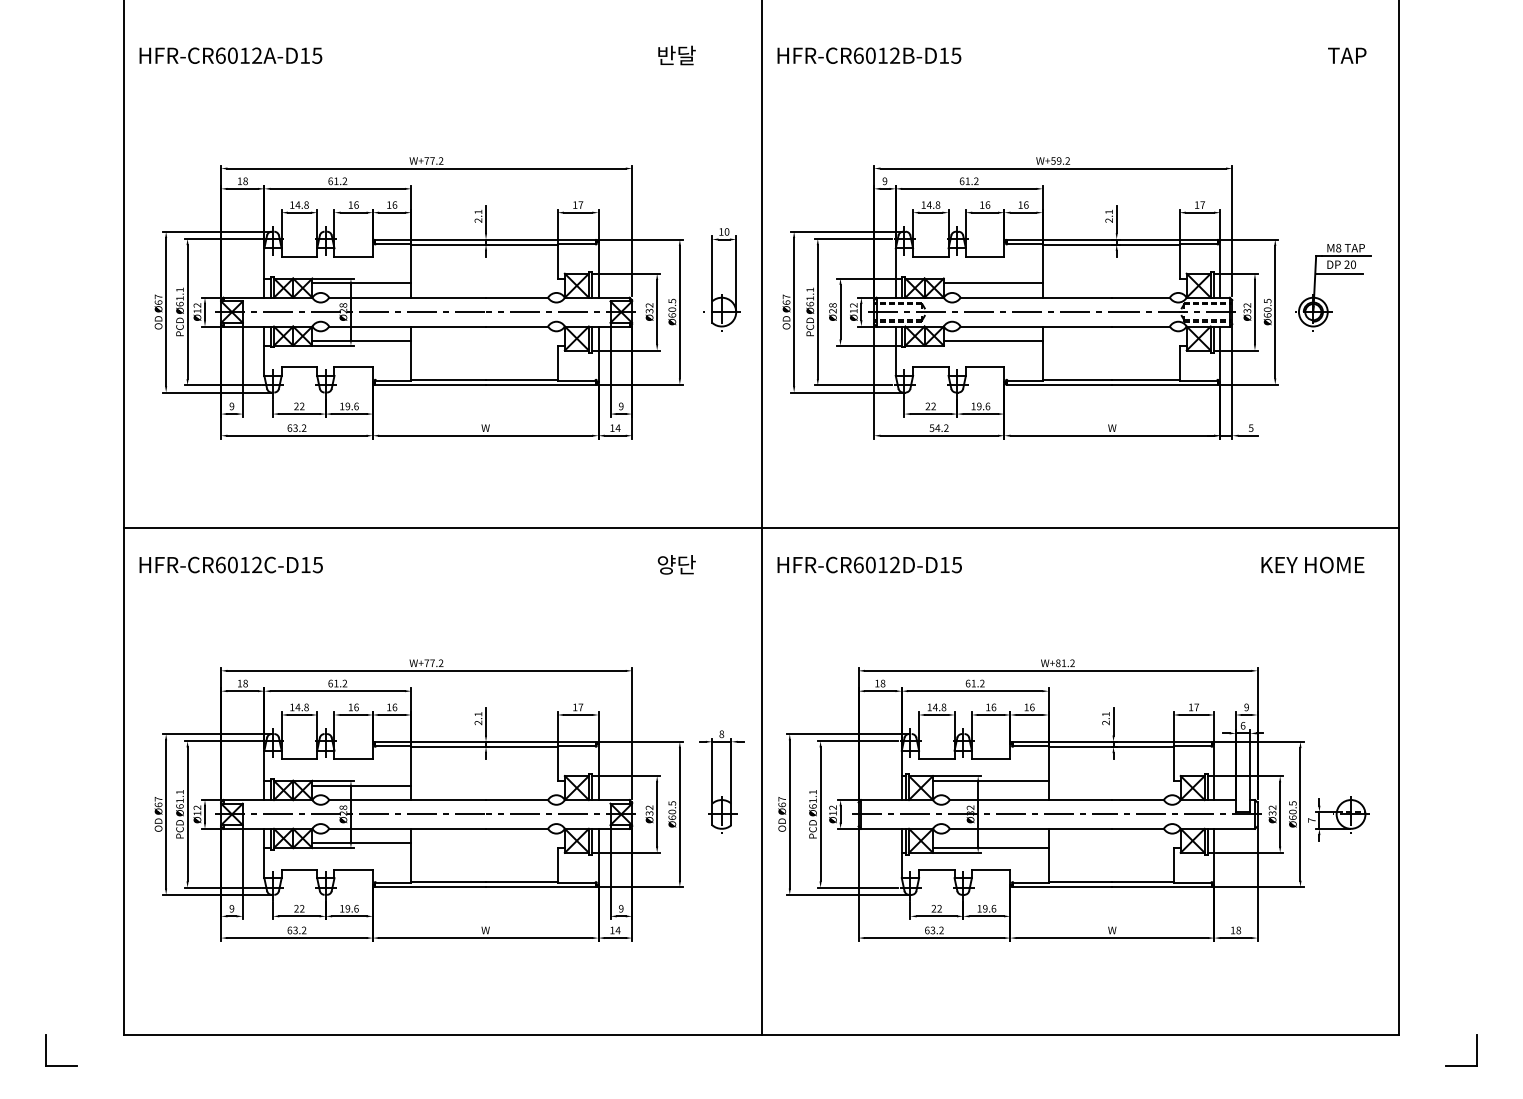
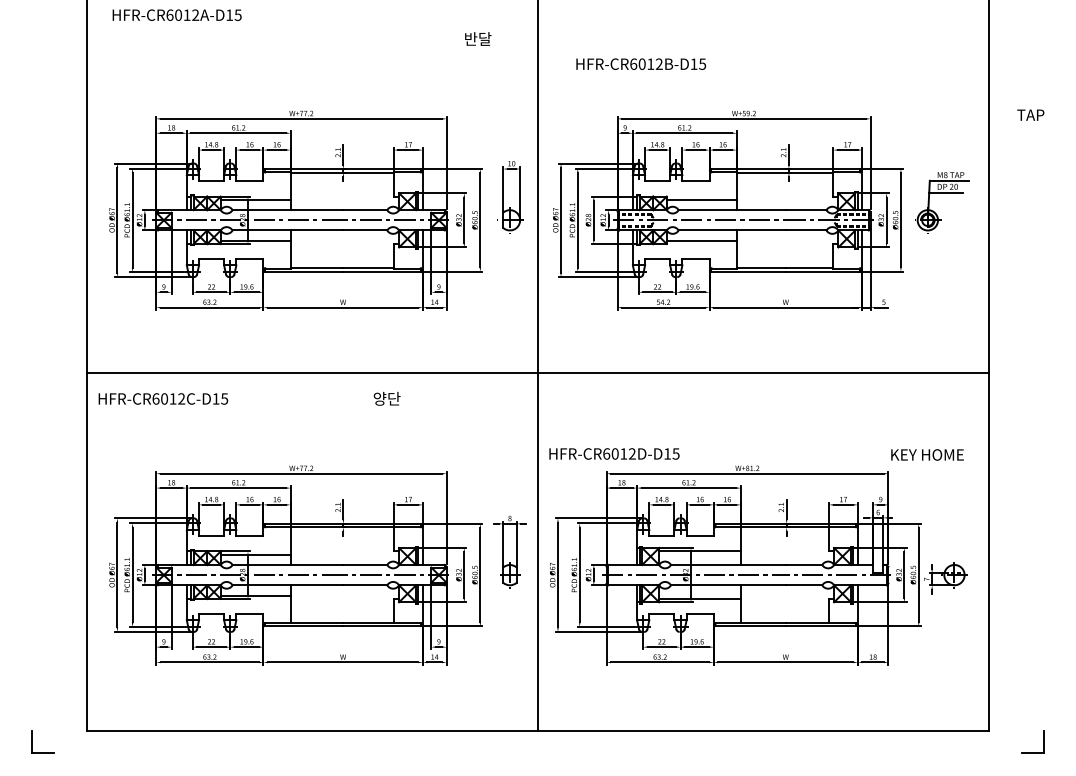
text: (229, 54) -> (176, 14), moved
text: (869, 54) -> (641, 63), moved
text: (1346, 54) -> (1030, 114), moved
text: (675, 564) -> (386, 398), moved
text: (869, 564) -> (614, 453), moved
text: (1312, 564) -> (927, 454), moved

